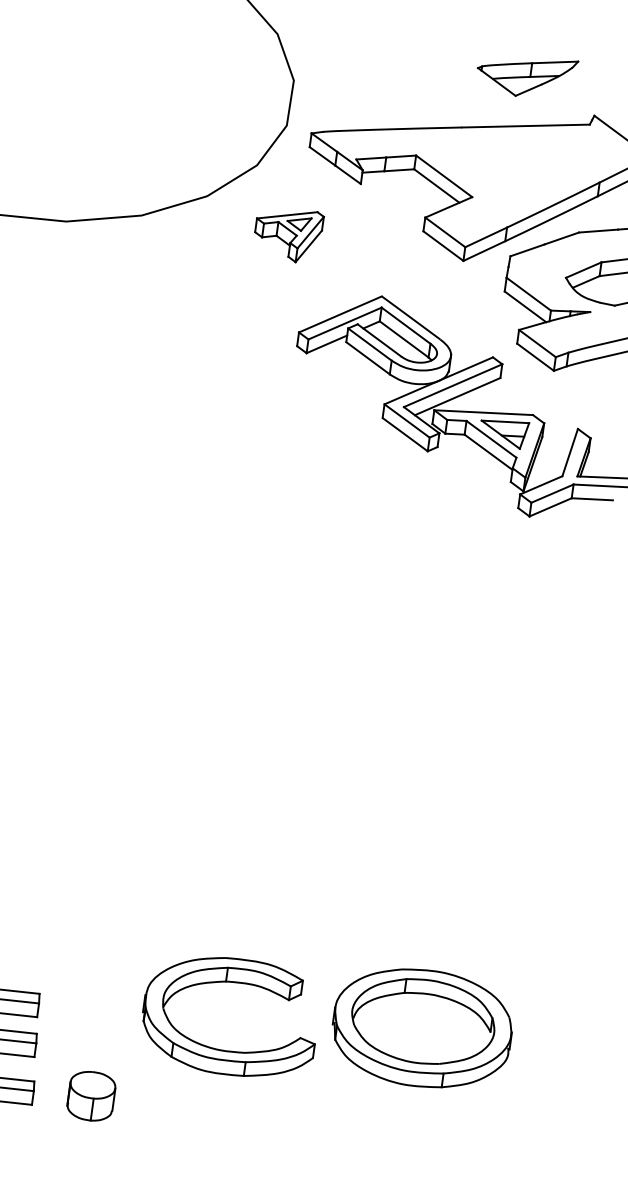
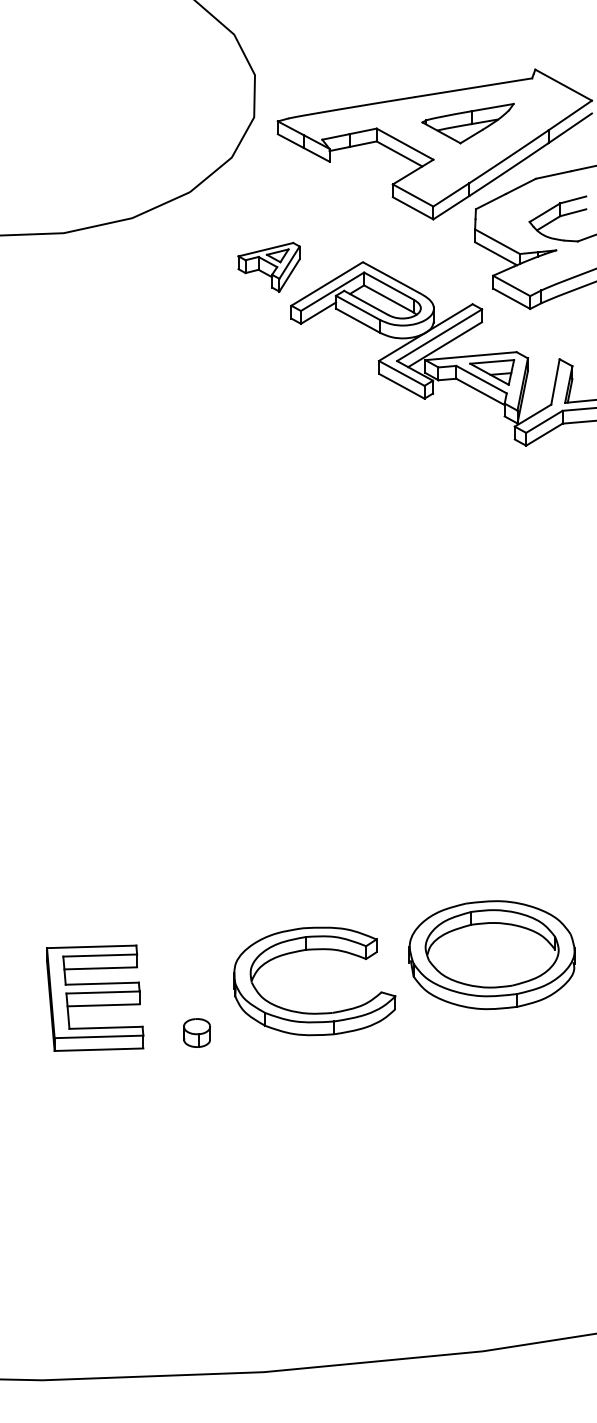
part: (525, 75) -> (467, 123), moved
part: (287, 234) -> (268, 267), moved
part: (235, 983) -> (314, 950), moved
part: (421, 1028) -> (491, 955), moved
part: (92, 1095) -> (197, 1032), size x0.62

